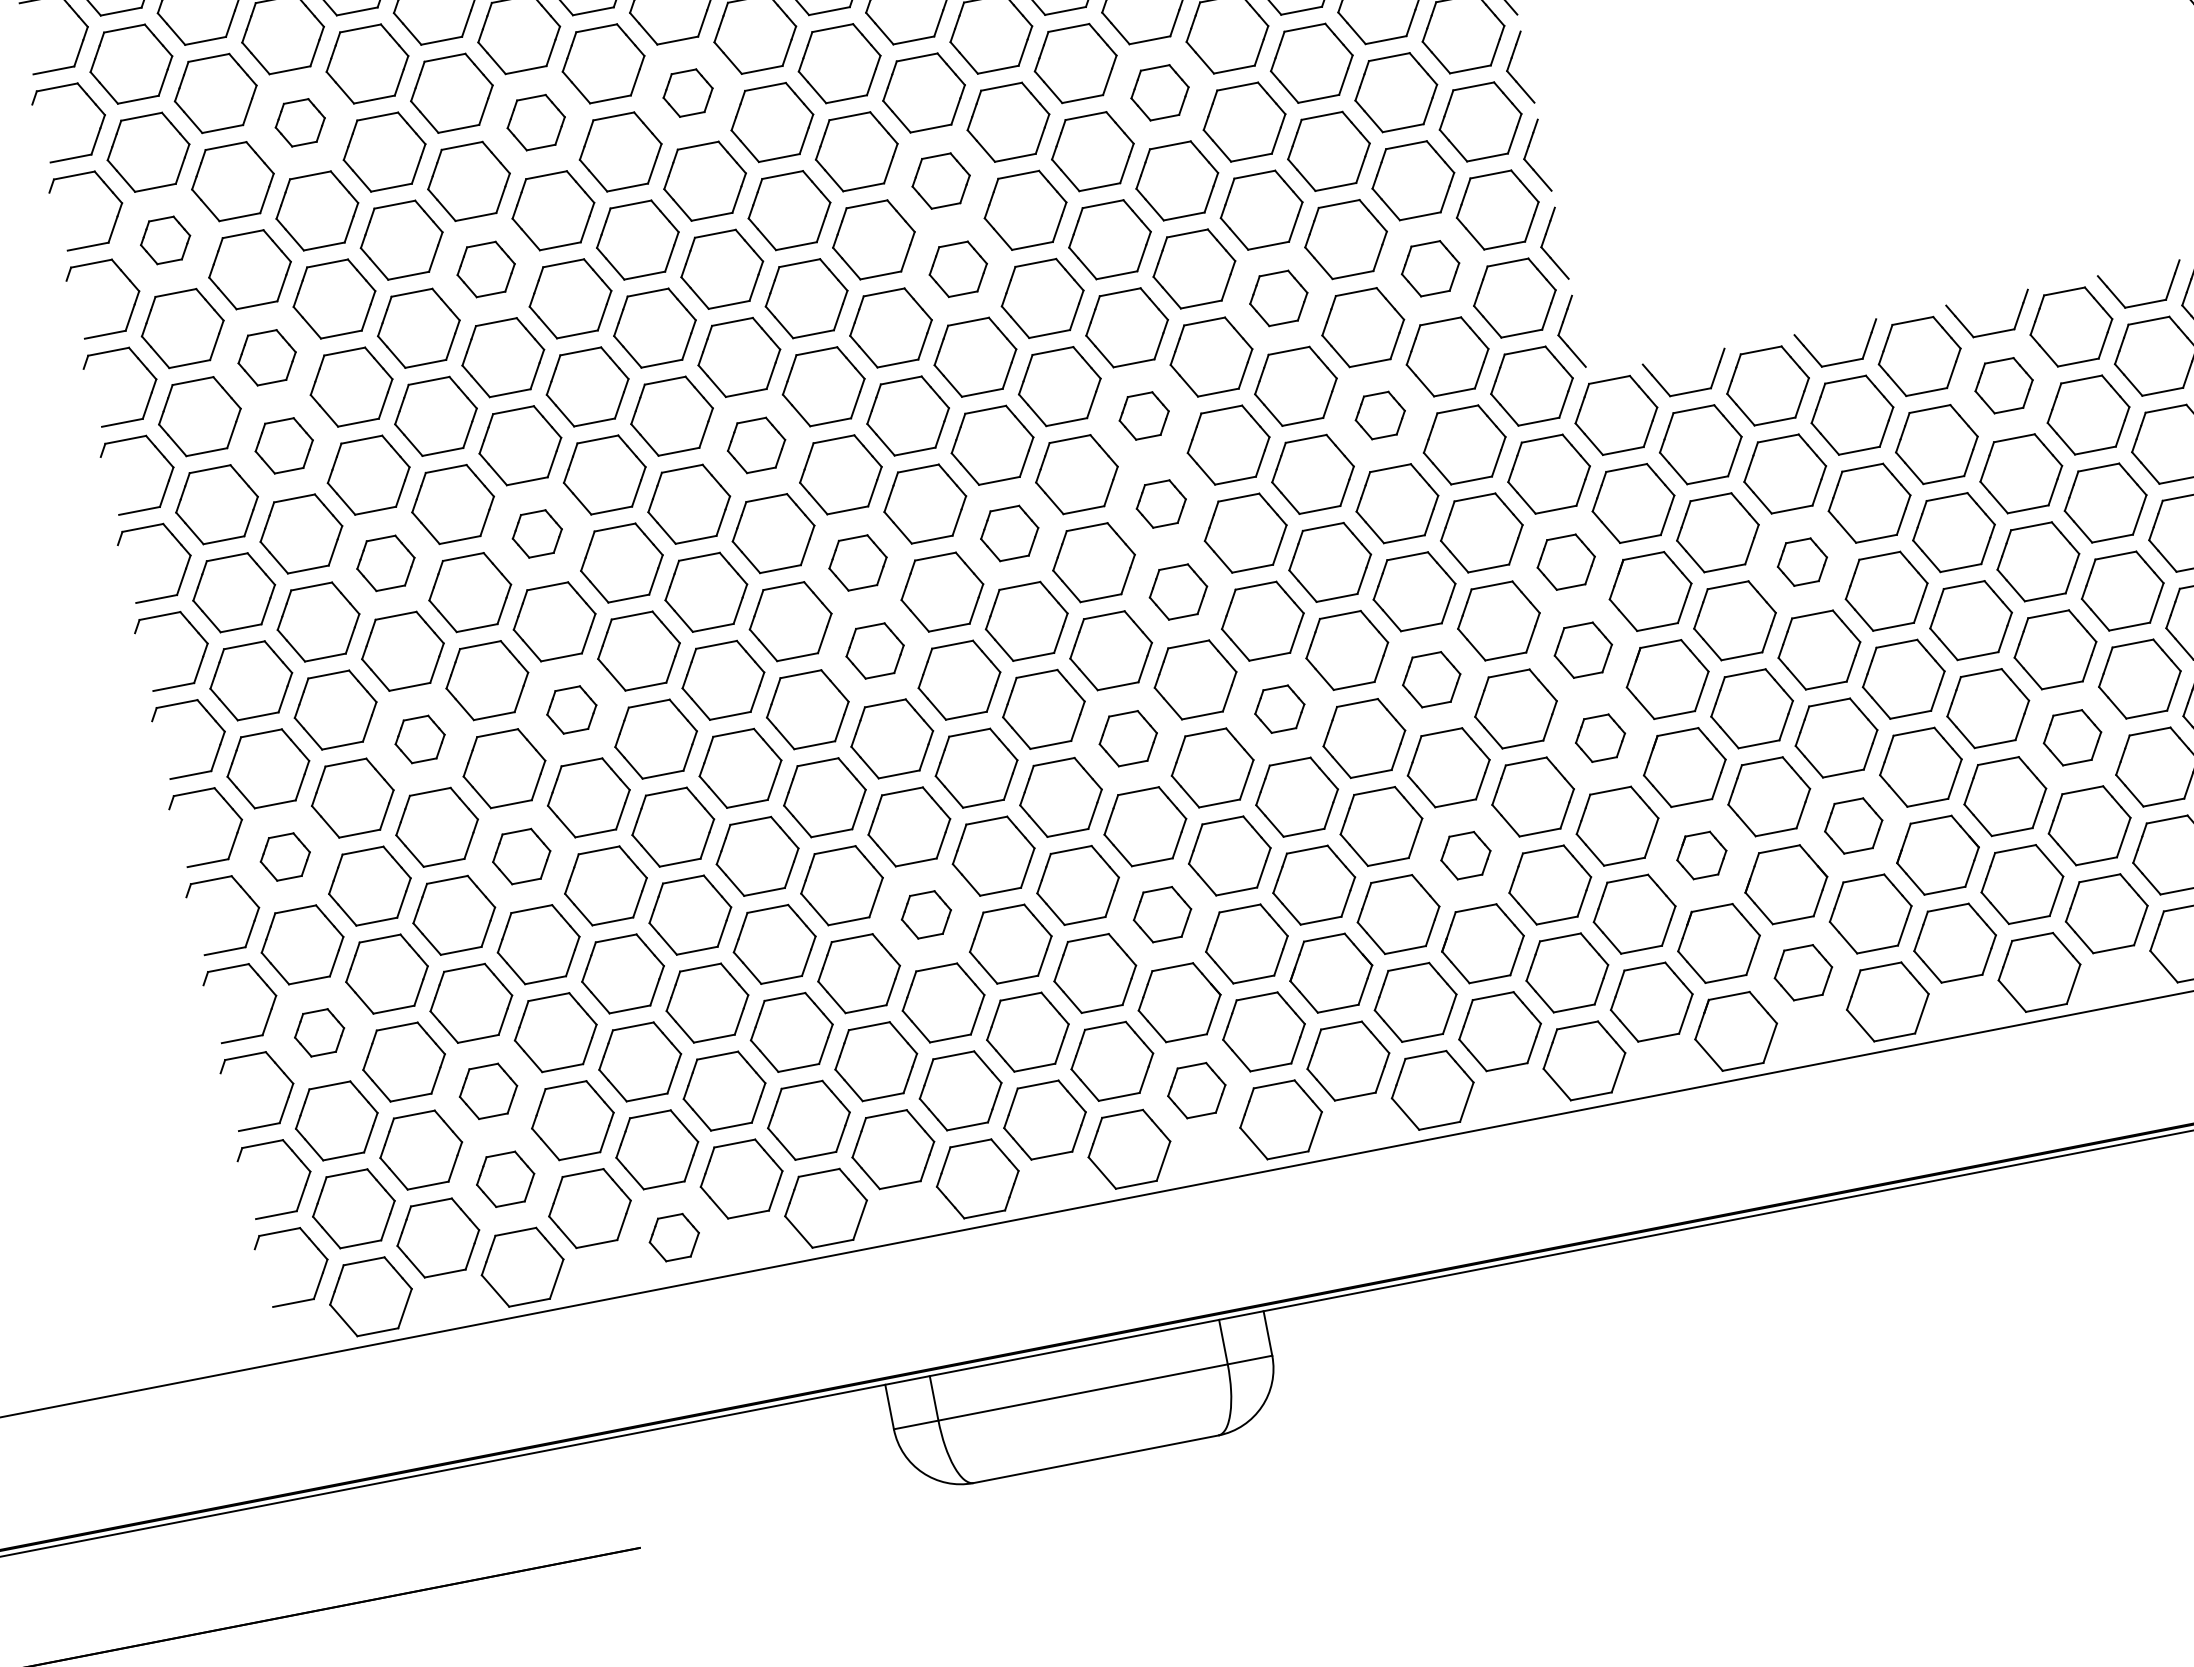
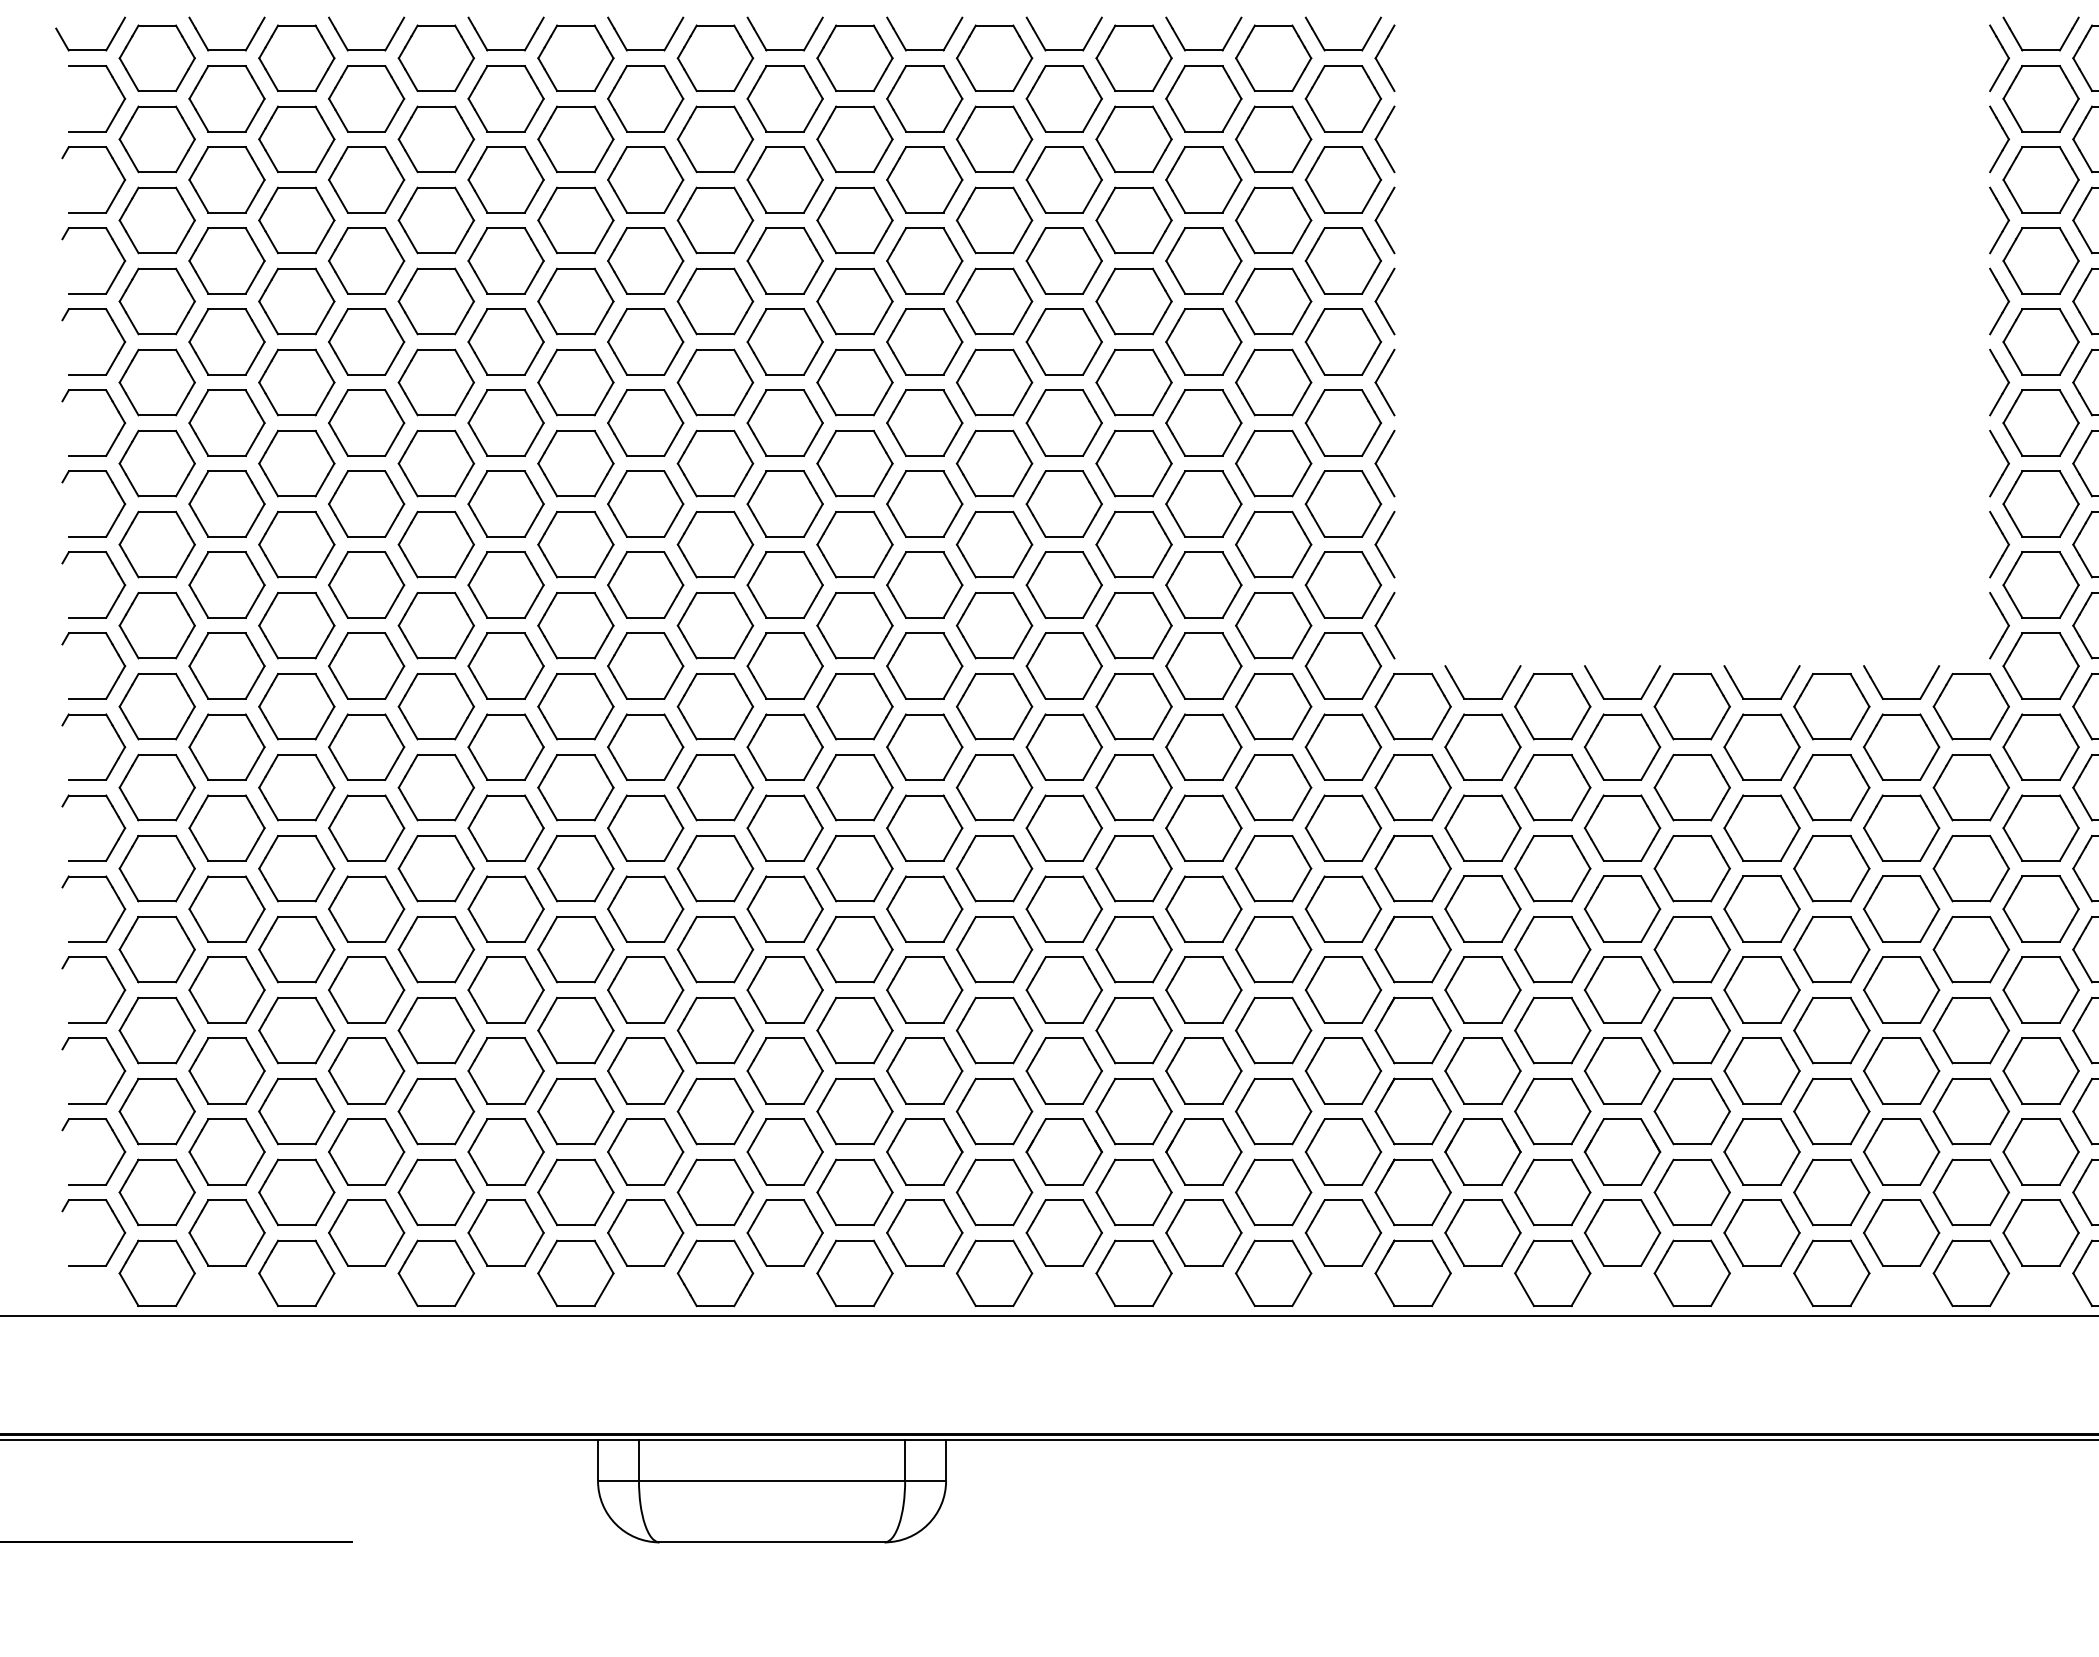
part: (687, 92) -> (645, 260), size x1.67
part: (1159, 92) -> (1063, 341), size x1.43
part: (299, 122) -> (296, 220), size x1.67
part: (535, 122) -> (505, 260), size x1.43
part: (940, 181) -> (854, 382), size x1.43
part: (164, 240) -> (156, 301), size x1.67
part: (1430, 268) -> (1273, 544), size x1.43
part: (486, 269) -> (436, 382), size x1.43
part: (957, 269) -> (854, 463), size x1.43
part: (1278, 298) -> (1133, 544), size x1.43
part: (266, 357) -> (226, 422), size x1.43
part: (2003, 385) -> (1761, 746), size x1.43
part: (1144, 415) -> (994, 625), size x1.67
part: (1379, 415) -> (1203, 665), size x1.67
part: (756, 444) -> (645, 584), size x1.43
part: (283, 445) -> (226, 503), size x1.43
part: (1161, 503) -> (994, 706), size x1.67
part: (536, 533) -> (435, 625), size x1.67
part: (1009, 533) -> (854, 706), size x1.43
part: (1566, 561) -> (1343, 827), size x1.43
part: (1802, 561) -> (1552, 868), size x1.67
part: (857, 562) -> (715, 706), size x1.43
part: (385, 563) -> (296, 625), size x1.43
part: (1178, 591) -> (994, 787), size x1.43
part: (1583, 649) -> (1343, 908), size x1.43
part: (875, 650) -> (715, 787), size x1.43
part: (1431, 679) -> (1203, 908), size x1.43
part: (1278, 708) -> (1063, 908), size x1.67
part: (571, 709) -> (436, 787), size x1.67
part: (1600, 737) -> (1343, 989), size x1.67
part: (2071, 737) -> (1761, 1070), size x1.43
part: (1127, 738) -> (924, 908), size x1.43
part: (419, 739) -> (296, 787), size x1.67
part: (1853, 826) -> (1552, 1111), size x1.43
part: (521, 855) -> (366, 908), size x1.43
part: (1465, 855) -> (1203, 1070), size x1.67
part: (1701, 855) -> (1412, 1111), size x1.67
part: (284, 856) -> (156, 868), size x1.67
part: (926, 914) -> (715, 1030), size x1.67
part: (1162, 914) -> (924, 1070), size x1.43
part: (1802, 972) -> (1482, 1232), size x1.43
part: (318, 1032) -> (156, 1030), size x1.67
part: (1196, 1090) -> (924, 1232), size x1.43
part: (488, 1091) -> (296, 1111), size x1.43
part: (505, 1179) -> (296, 1192), size x1.43
part: (674, 1236) -> (436, 1272), size x1.67

